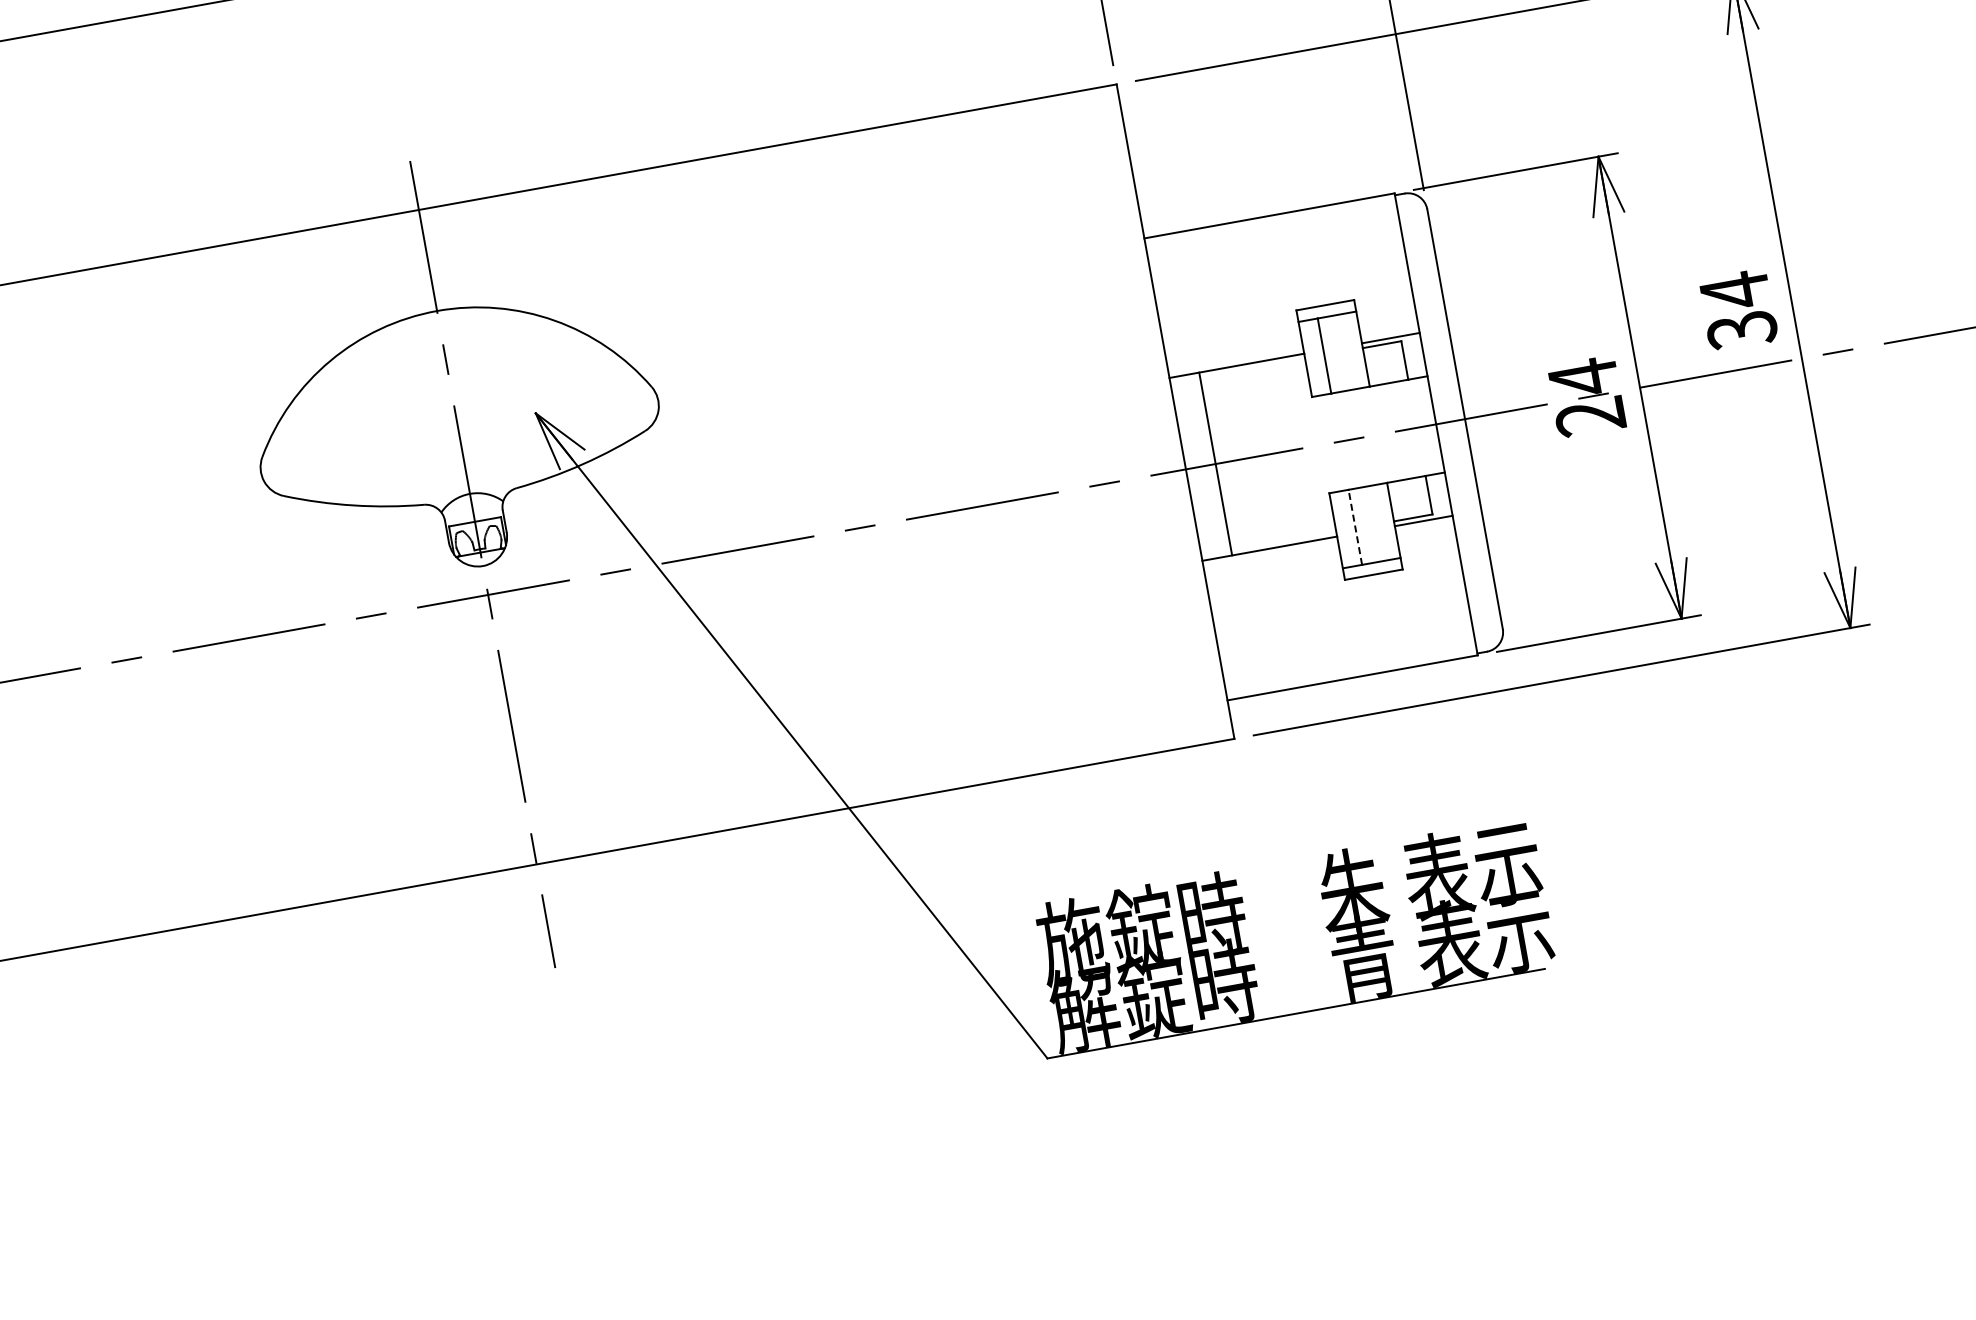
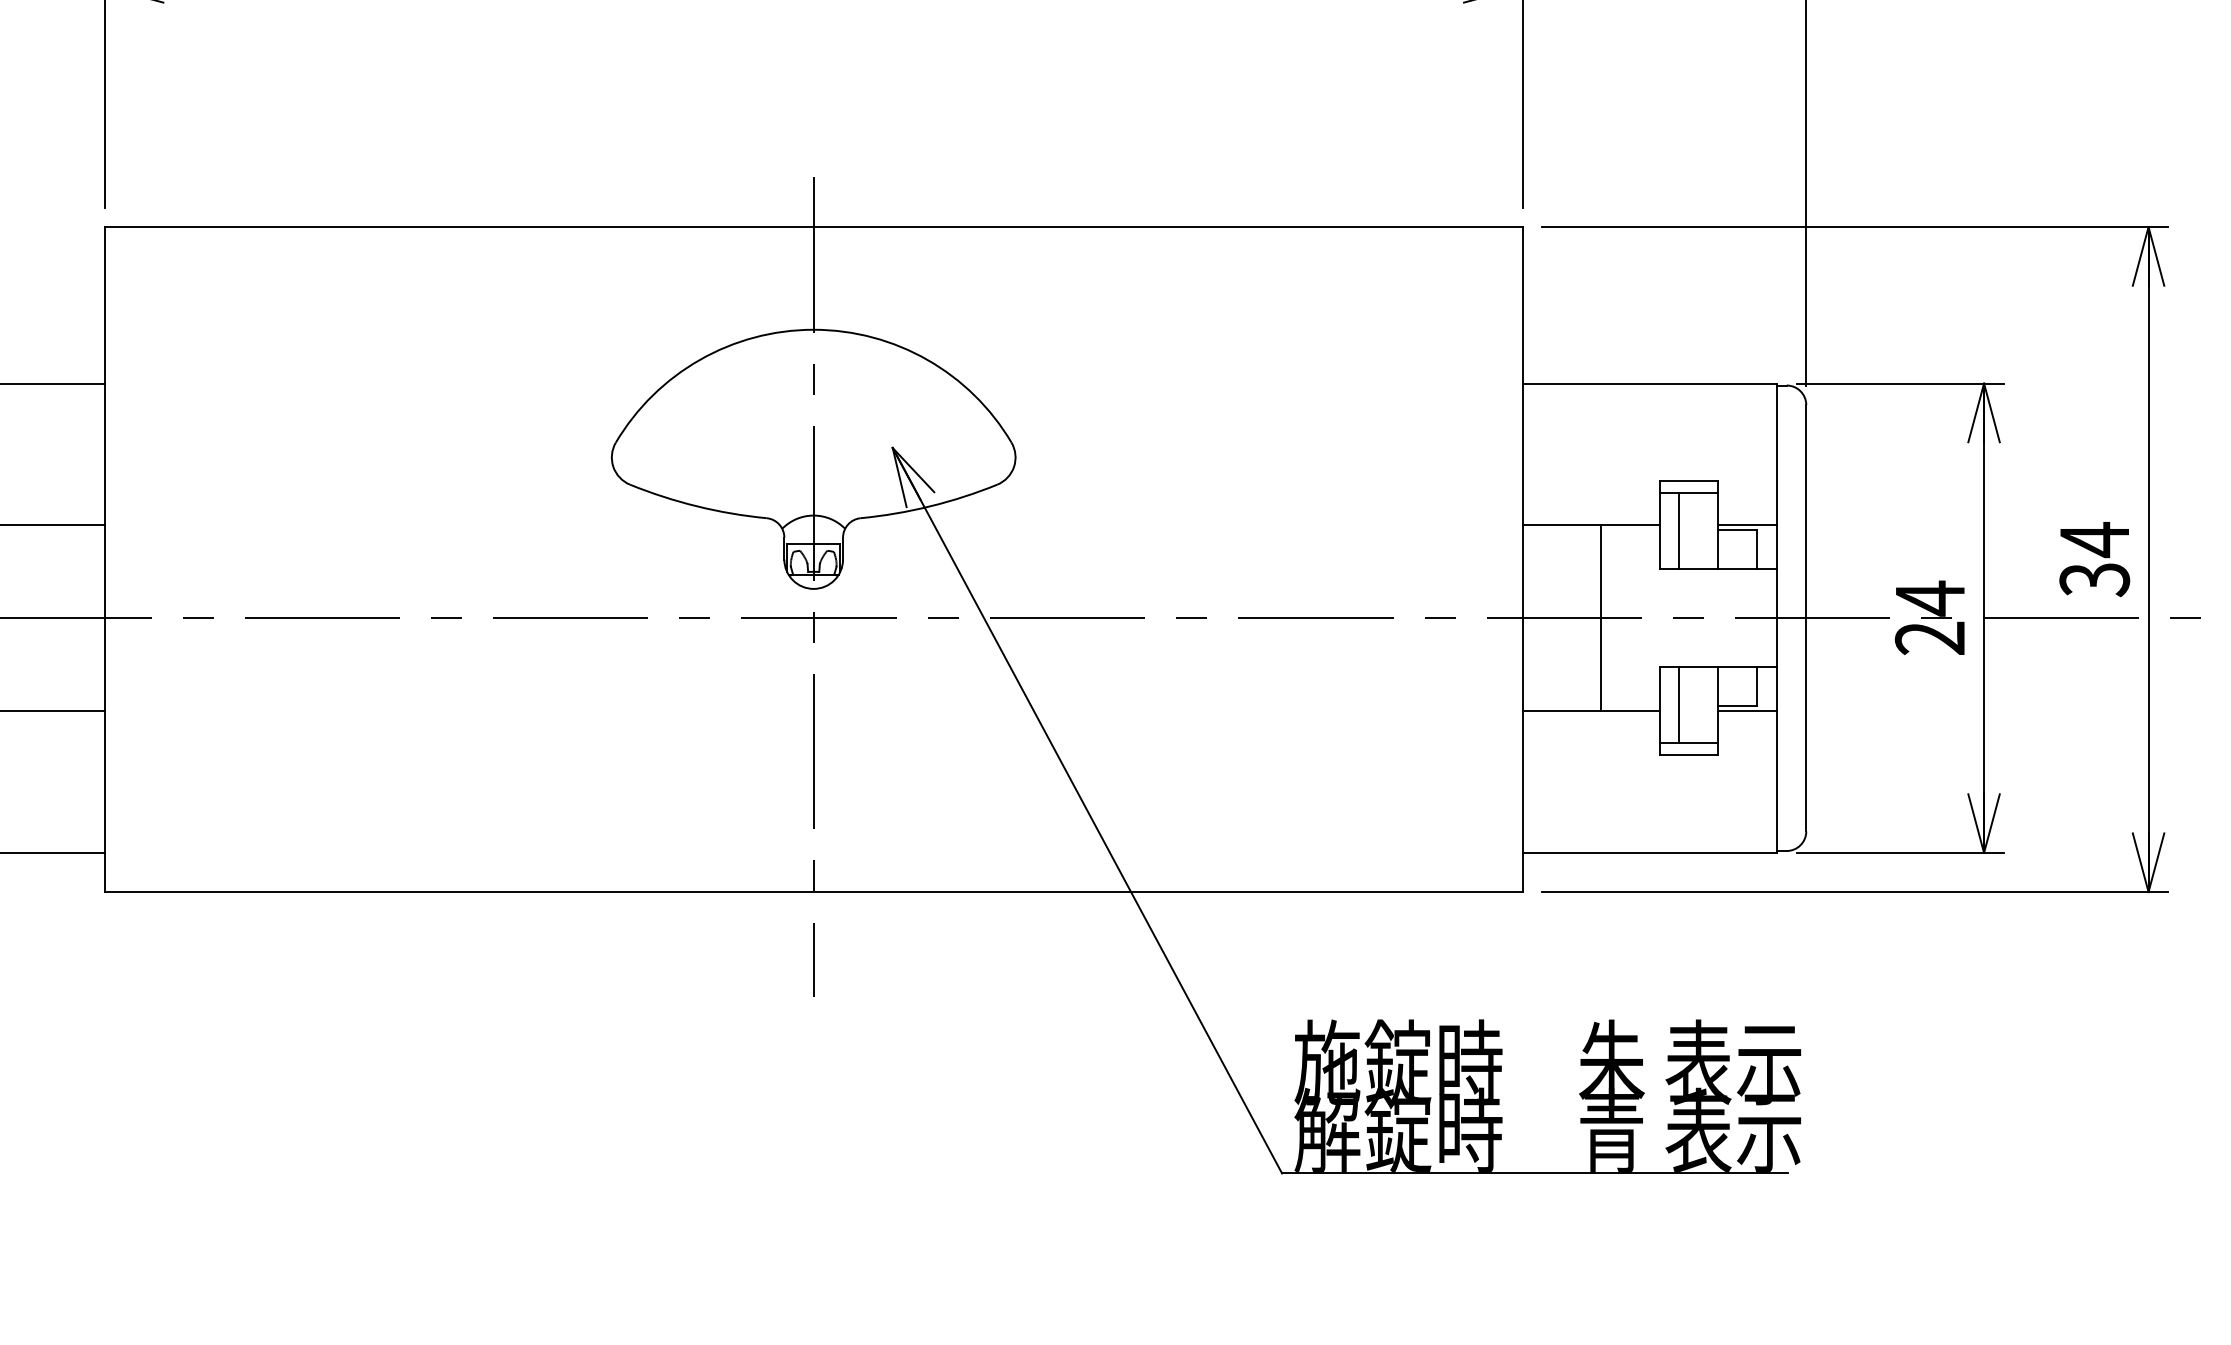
line: (1215, 464) -> (1600, 618), moved
line: (1355, 526) -> (1679, 704), dashed -> solid

